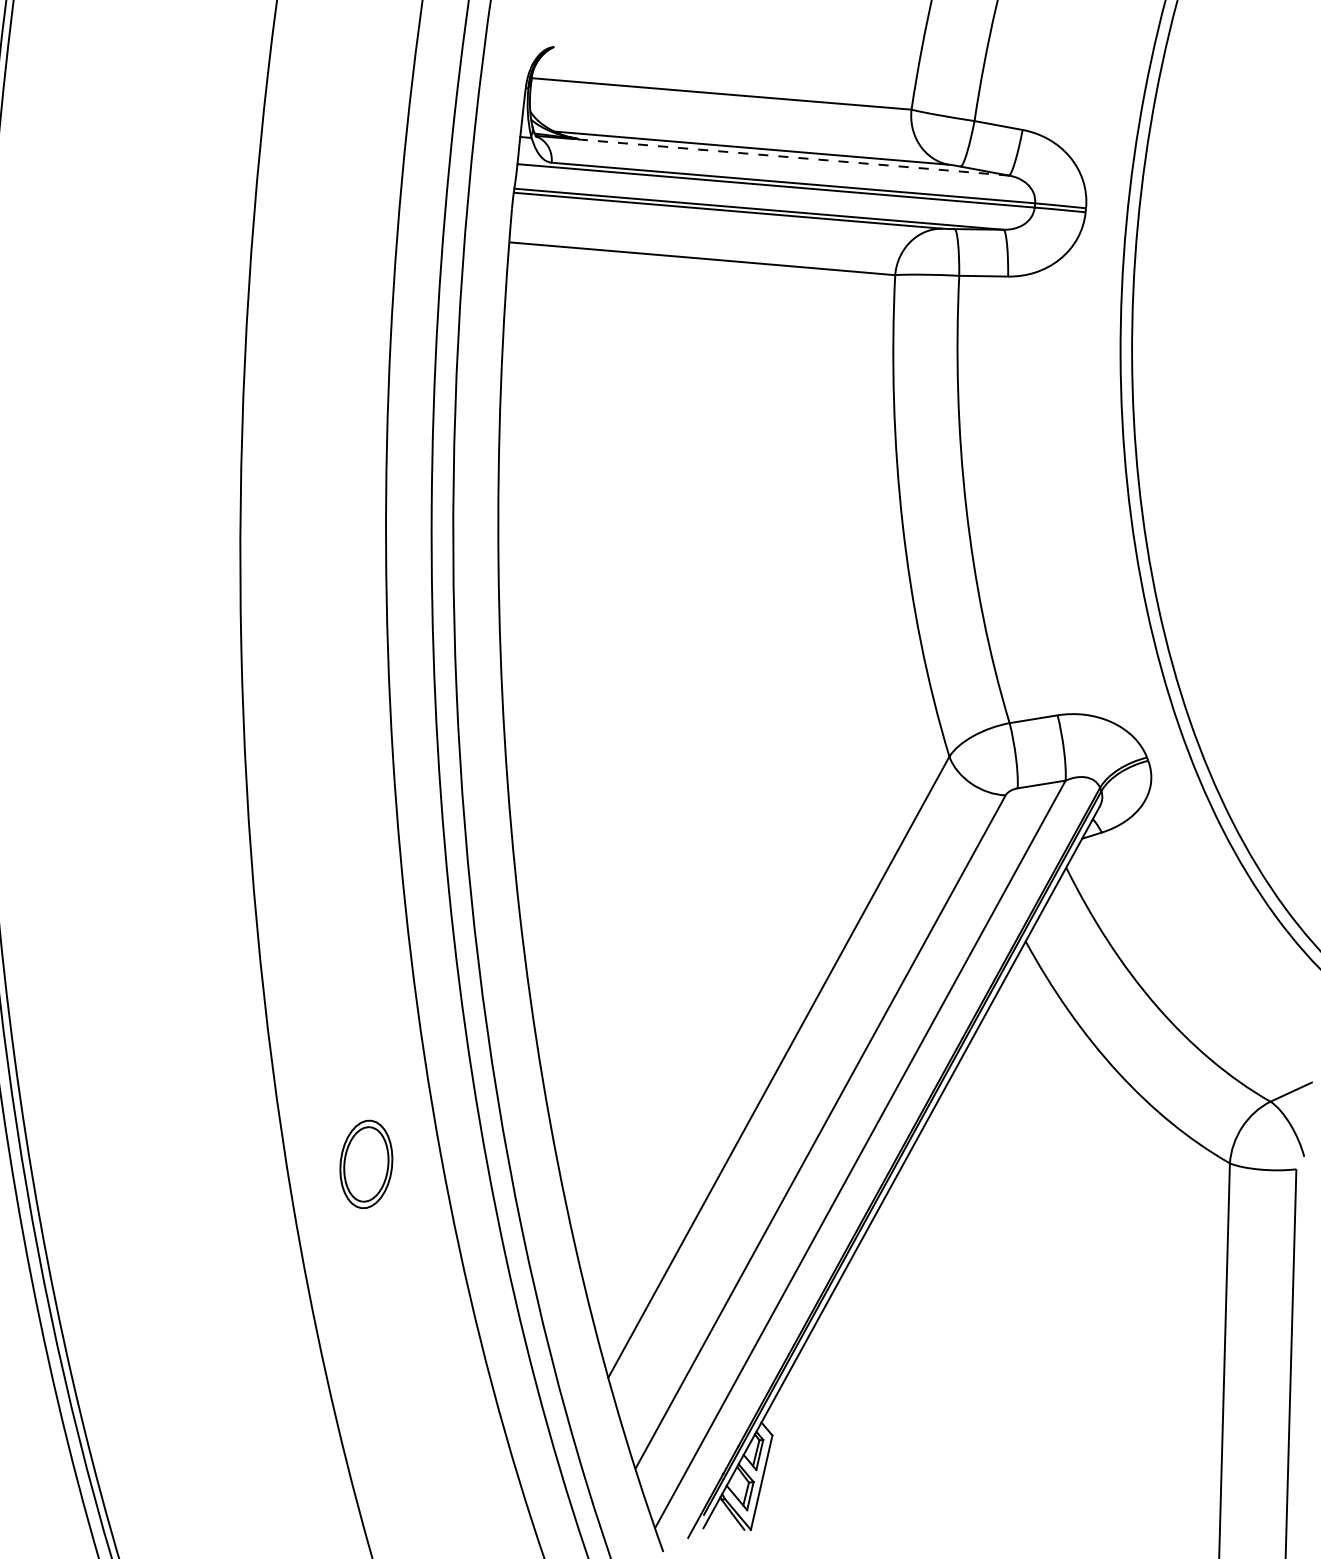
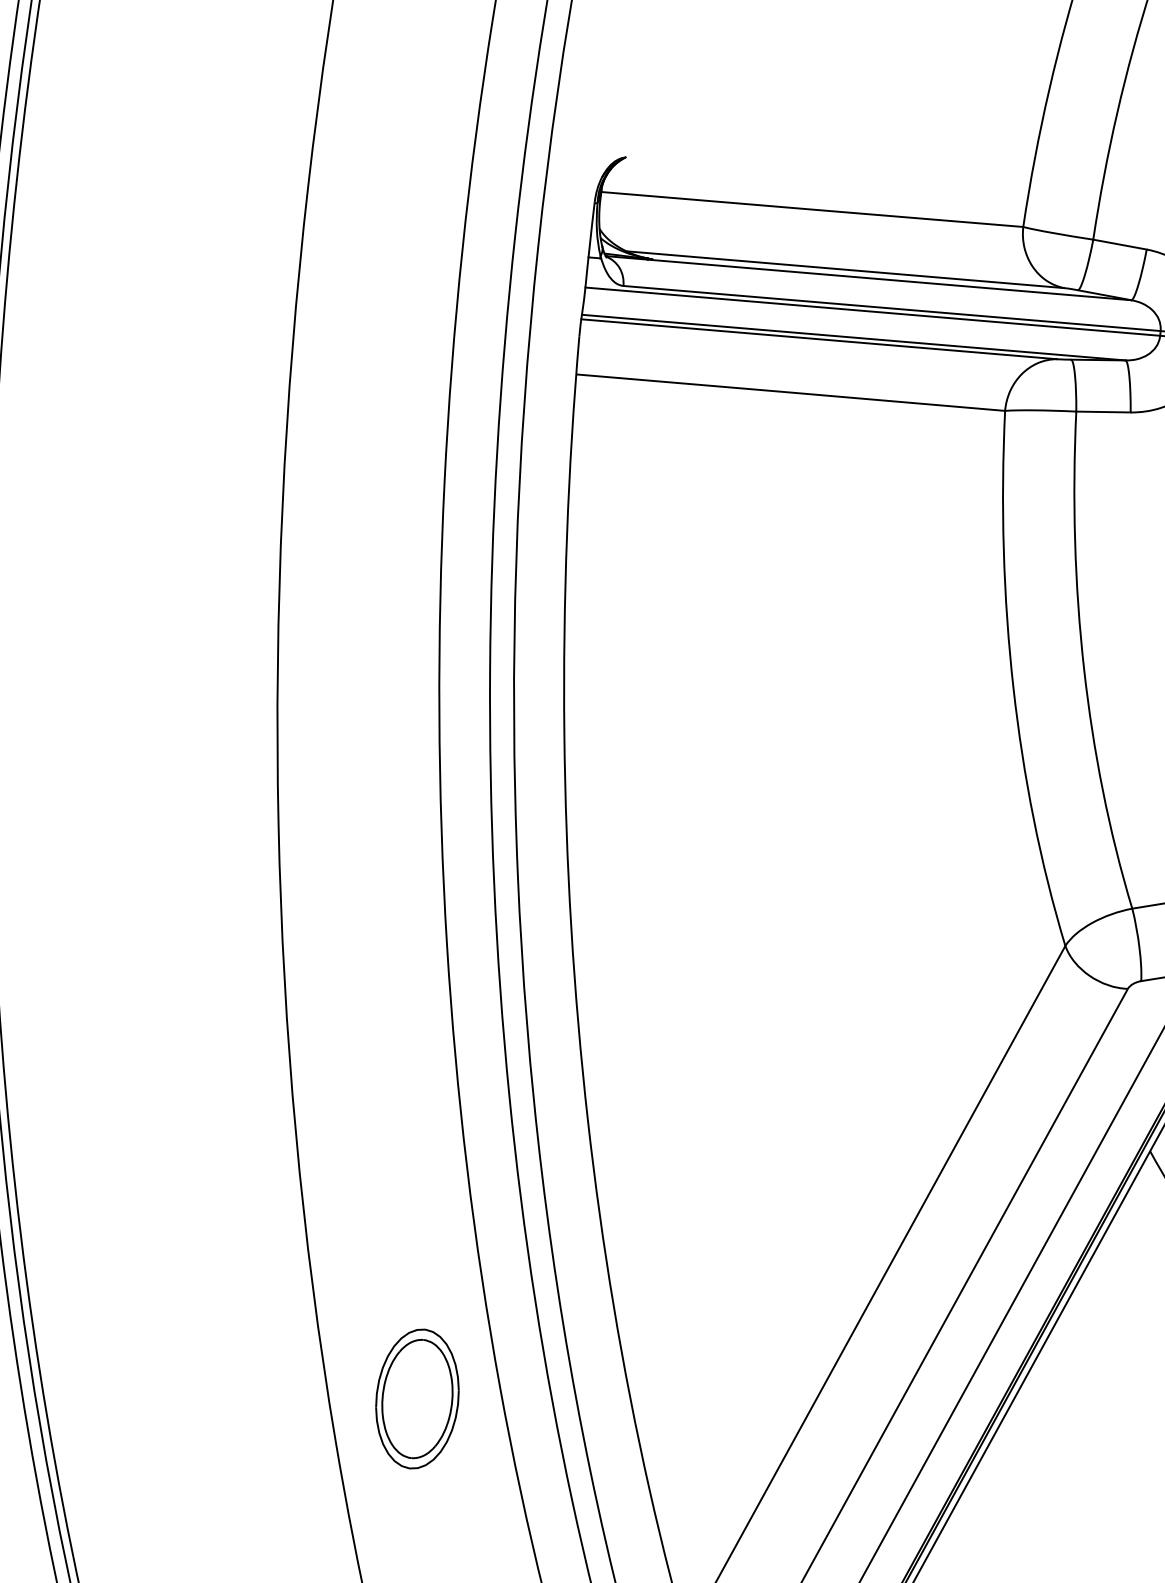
line: (790, 157) -> (888, 280), dashed -> solid
part: (366, 1164) -> (417, 1399), size x1.43

